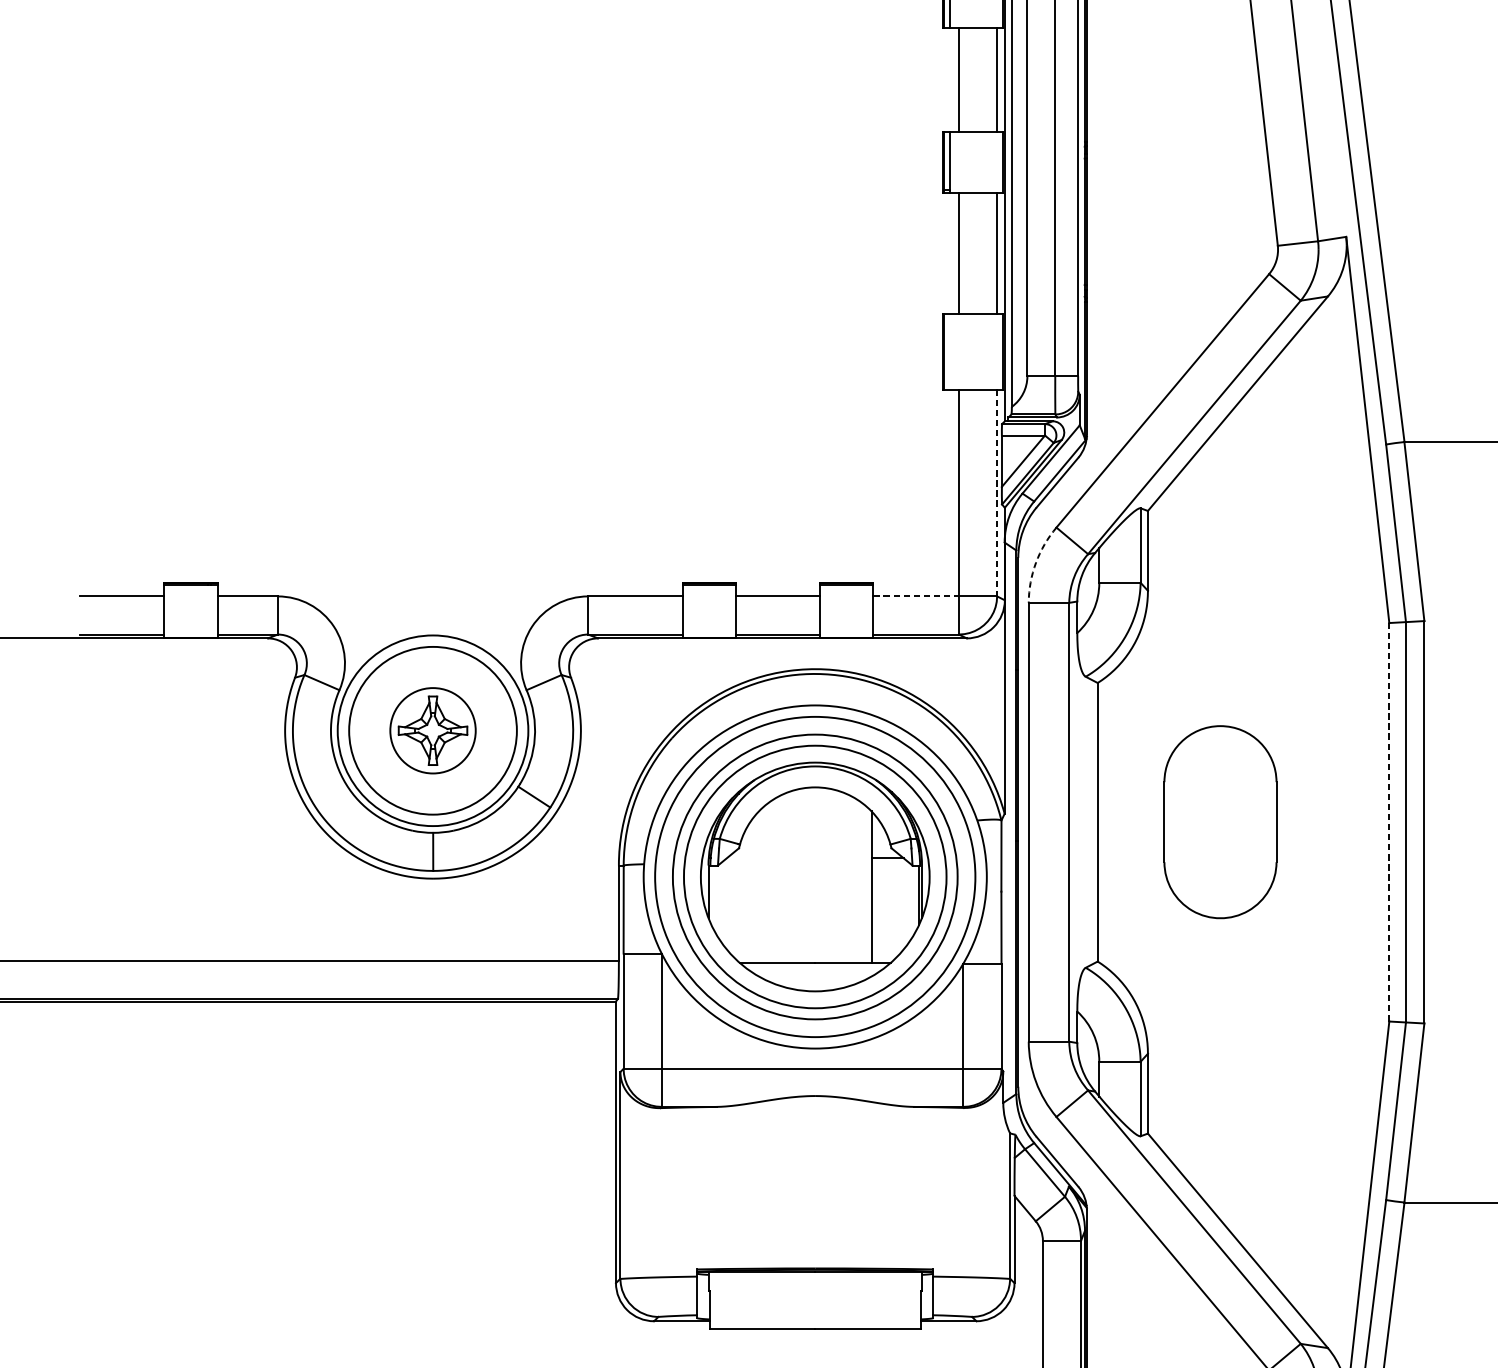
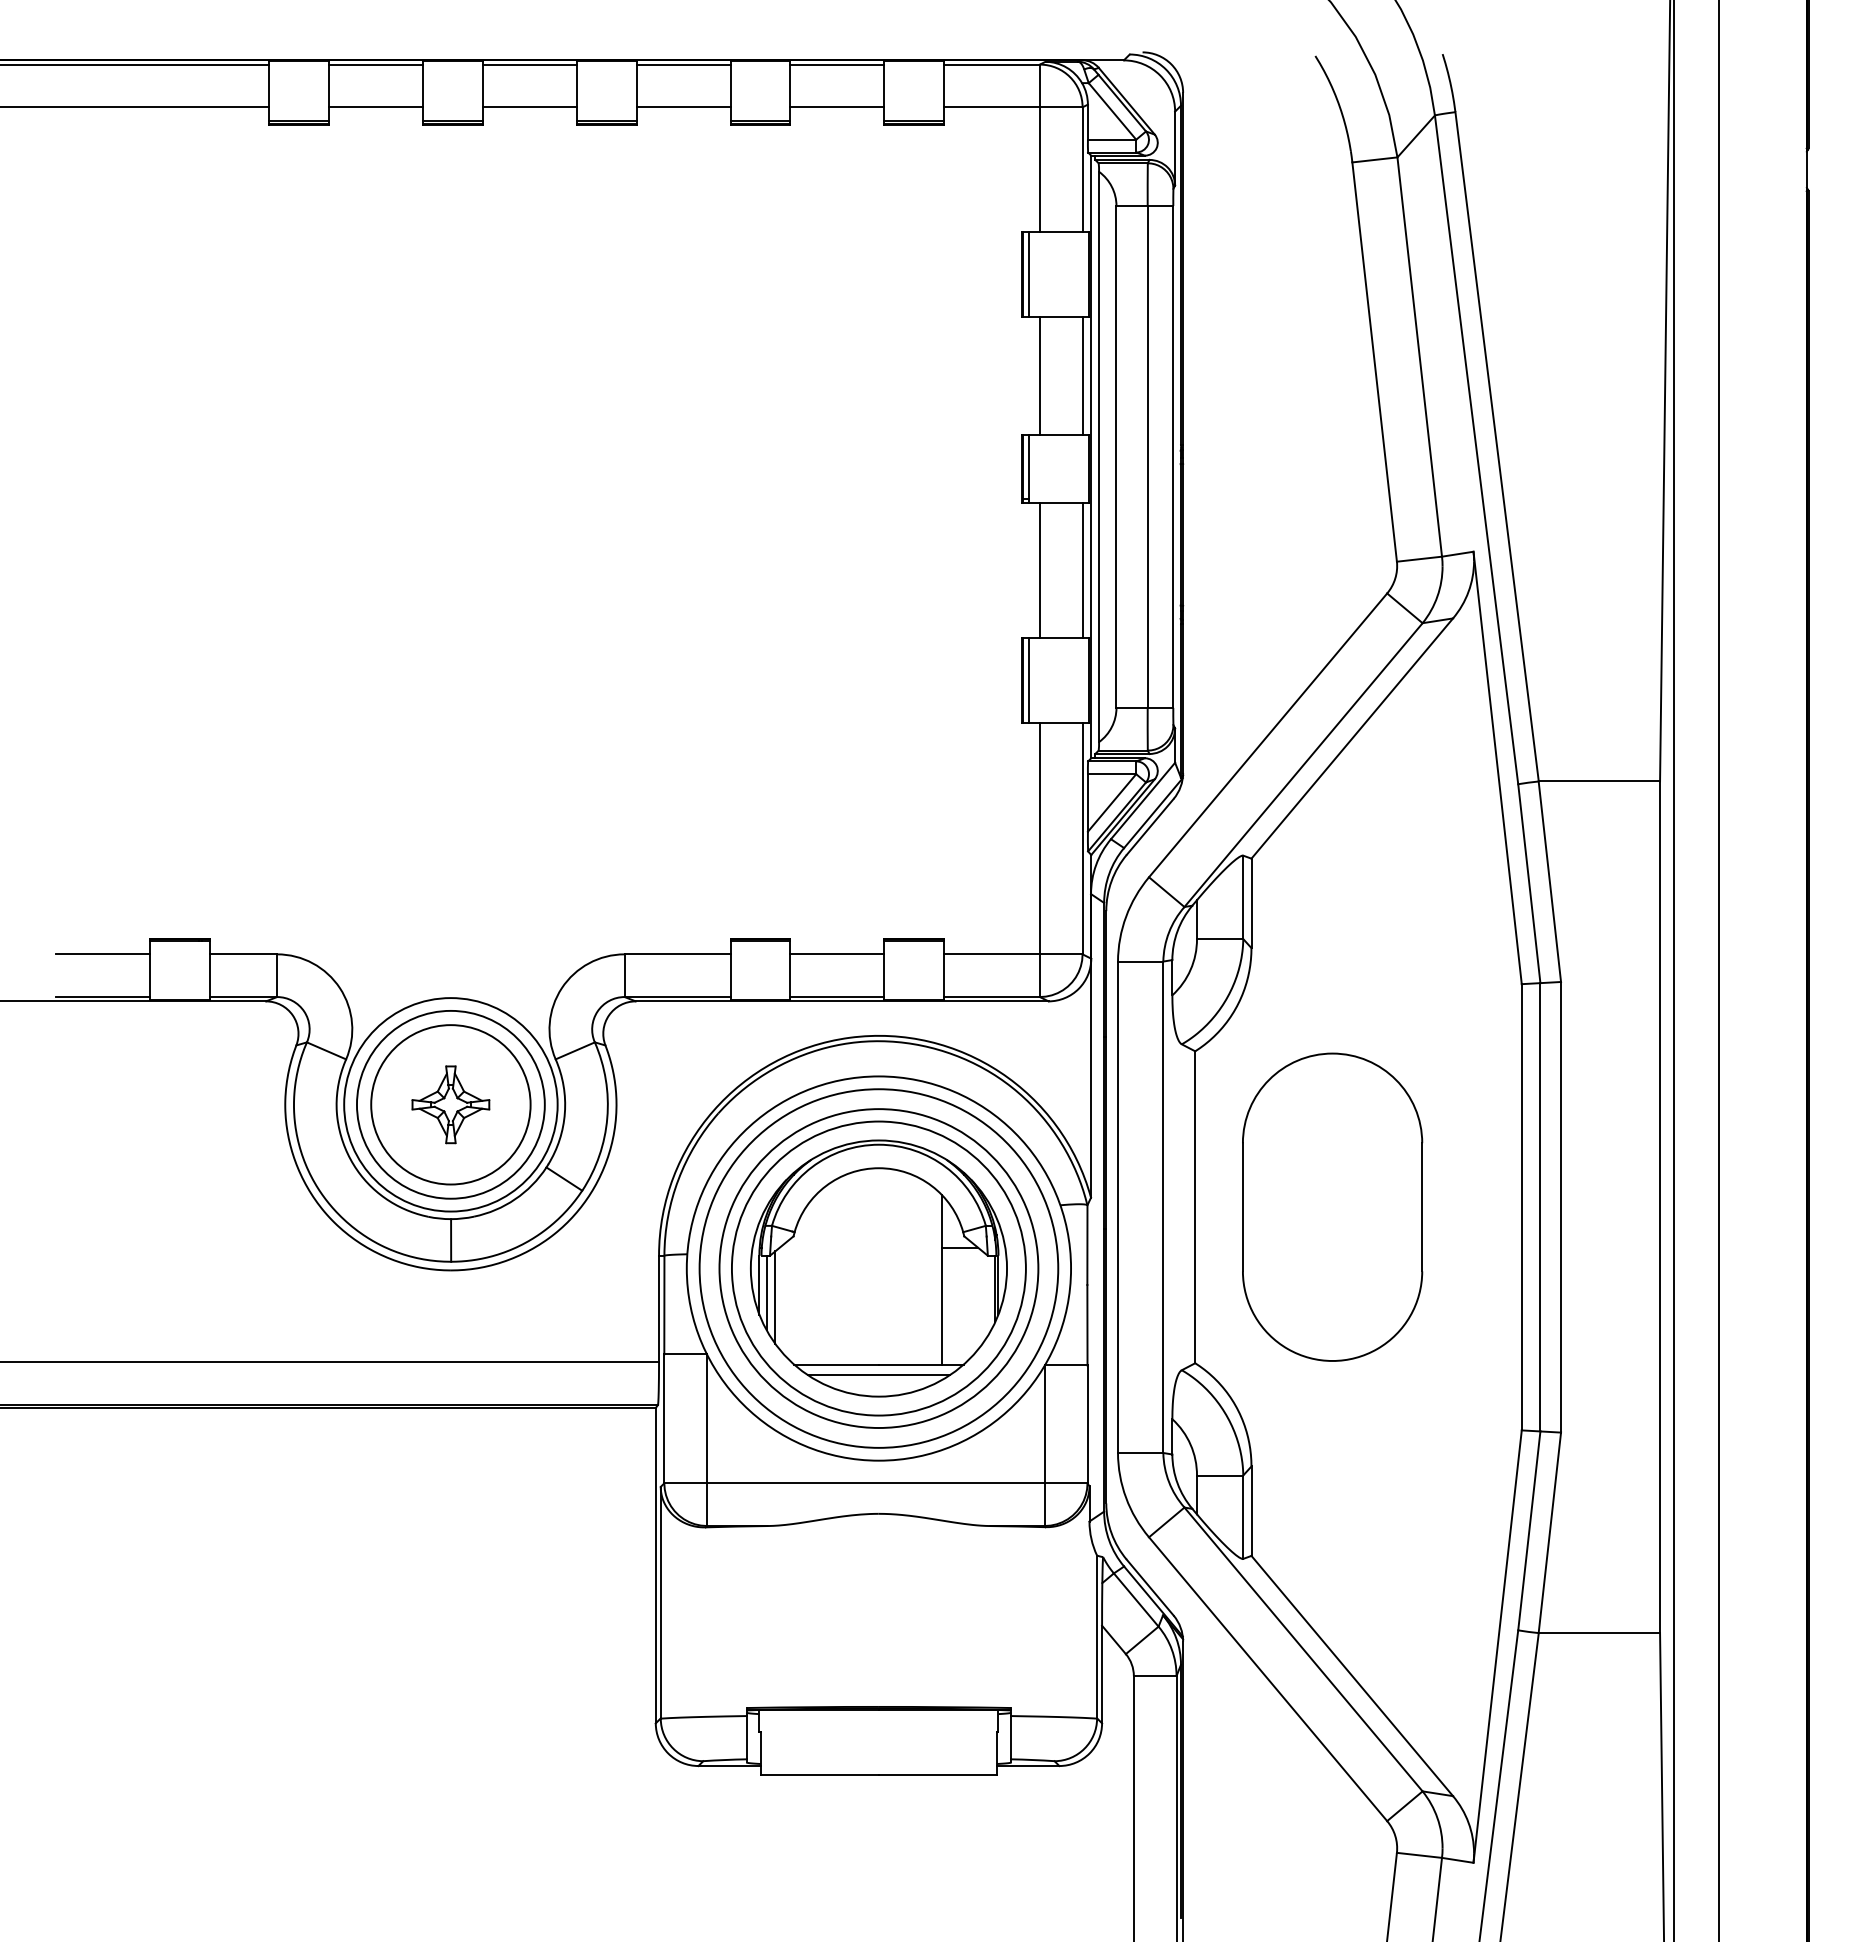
line: (949, 350) -> (1029, 679), added
line: (997, 492) -> (1082, 838), dashed -> solid
arc: (1036, 562) -> (1126, 916), dashed -> solid
line: (915, 596) -> (991, 954), dashed -> solid
circle: (432, 730) -> (450, 1104), size x1.67
part: (1220, 821) -> (1332, 1206), size x1.43
line: (1389, 821) -> (1521, 1206), dashed -> solid
line: (714, 898) -> (766, 1292), added
line: (722, 902) -> (775, 1297), added
line: (814, 972) -> (878, 1375), added

